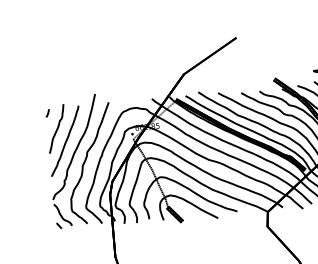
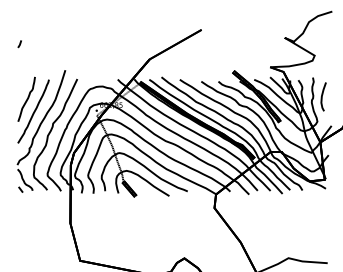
line: (47, 113) -> (19, 44), moved

